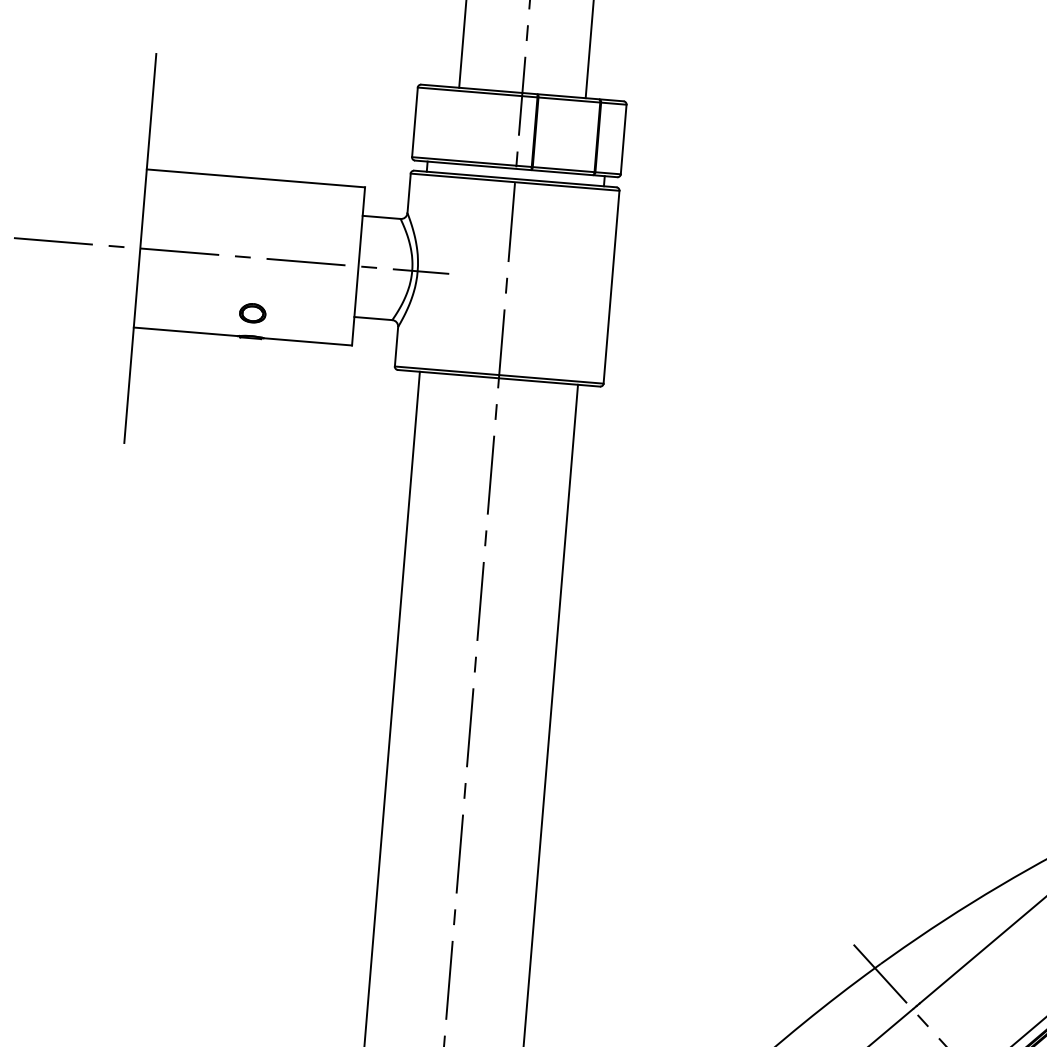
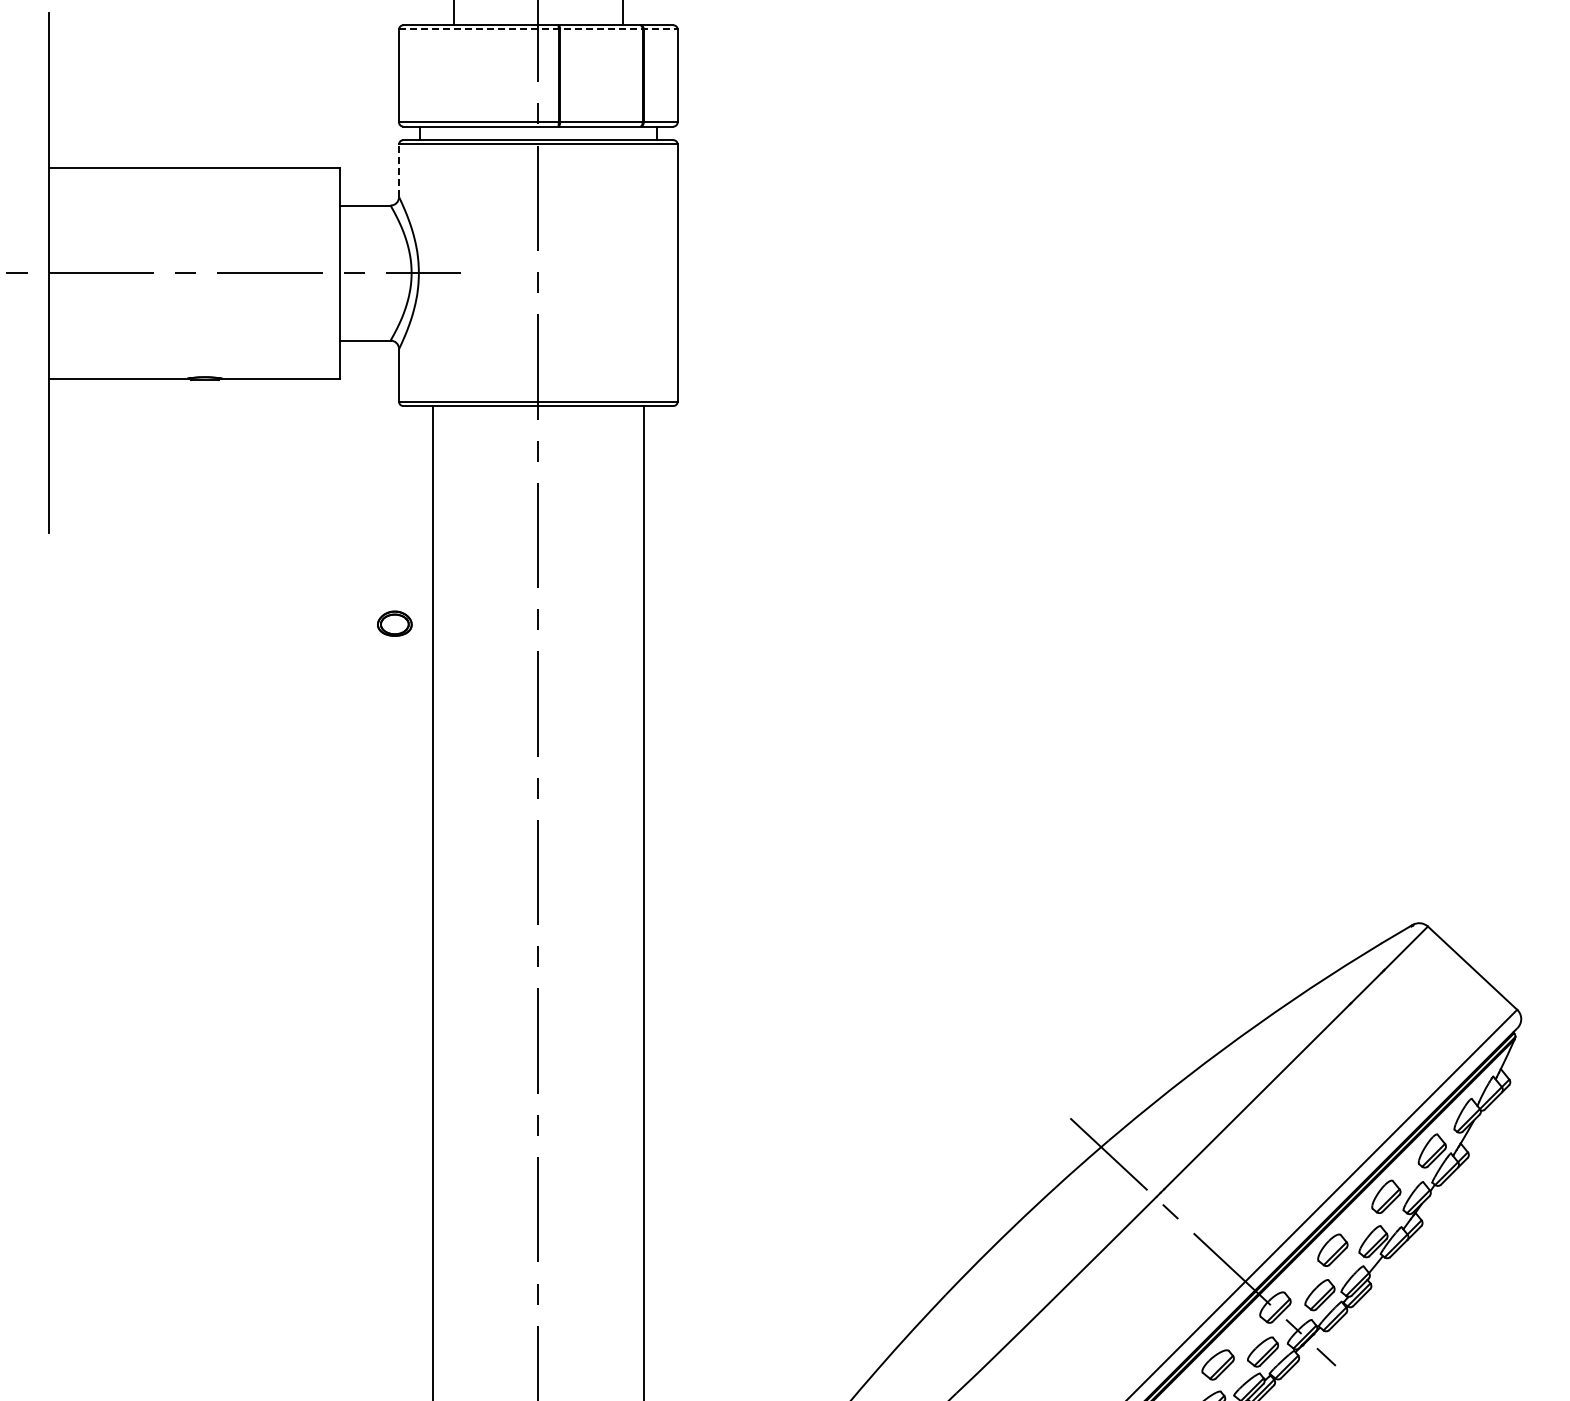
line: (522, 96) -> (538, 29), solid -> dashed
line: (409, 193) -> (399, 170), solid -> dashed
part: (252, 313) -> (394, 623), moved

